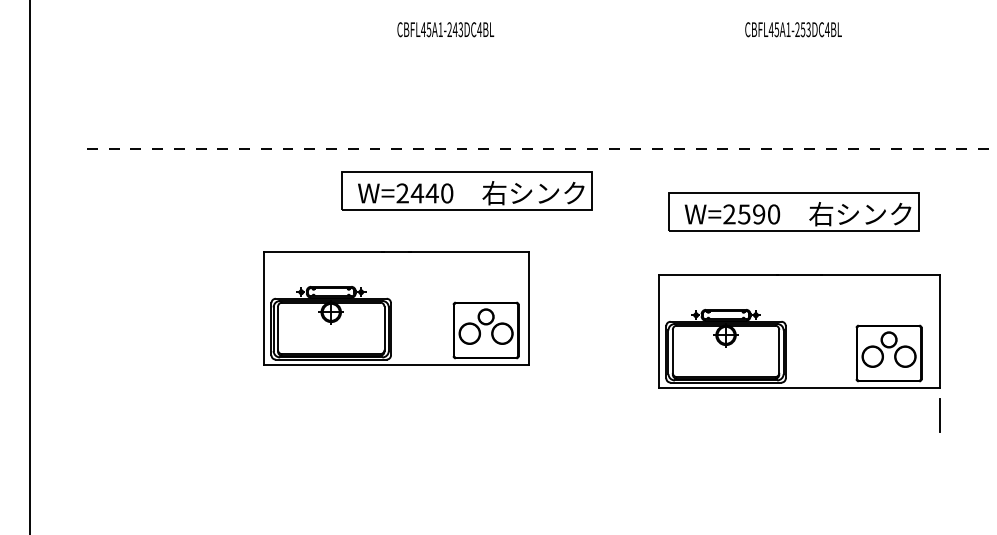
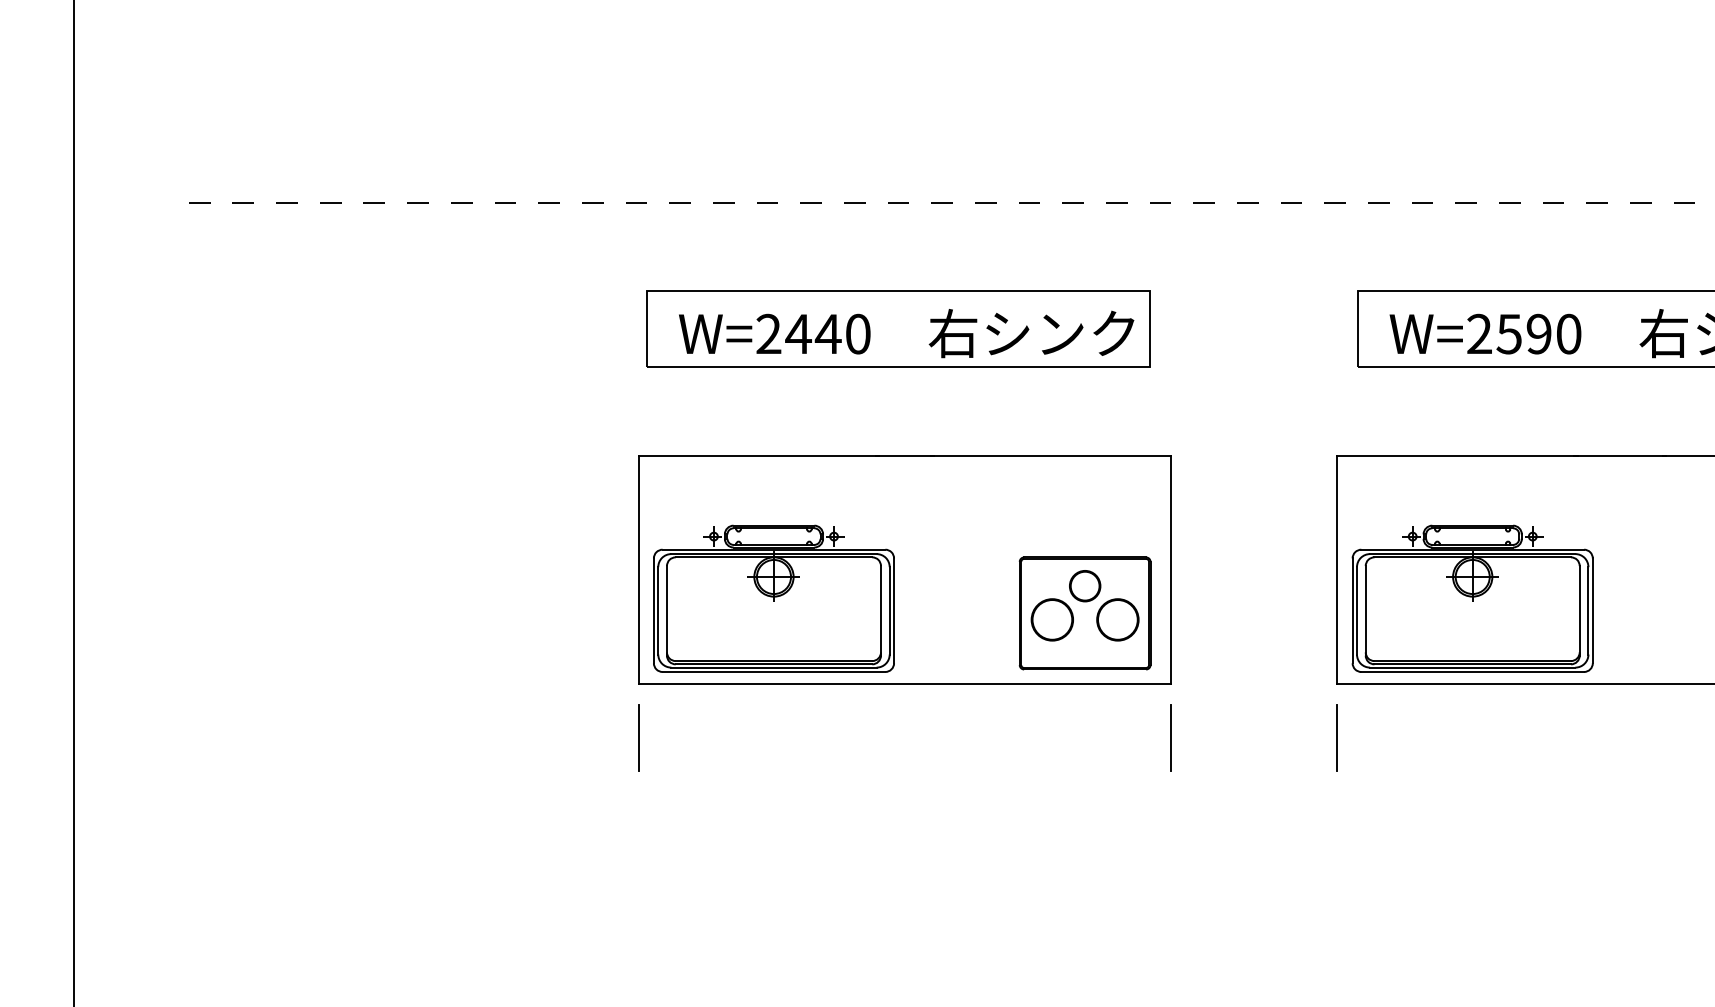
part: (466, 190) -> (897, 328), moved
part: (396, 308) -> (905, 569), moved
line: (310, 415) -> (637, 738), added
line: (576, 415) -> (1172, 738), added
line: (658, 415) -> (1337, 738), added

